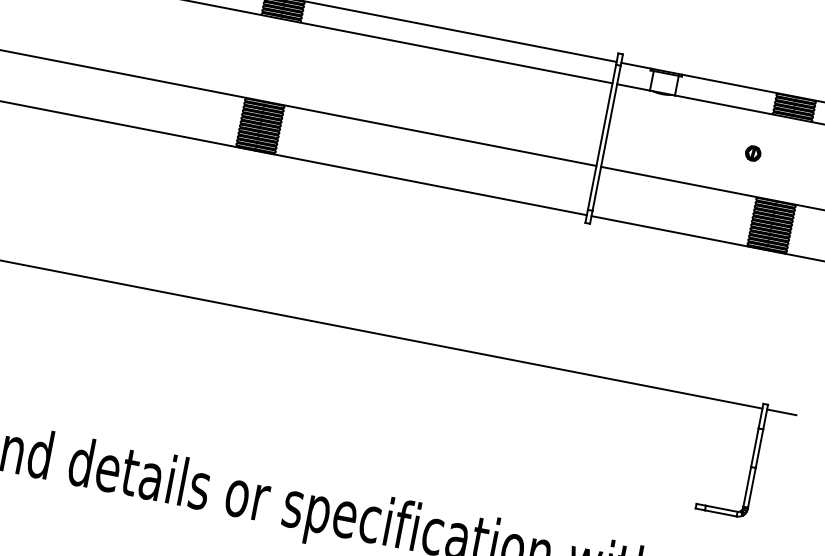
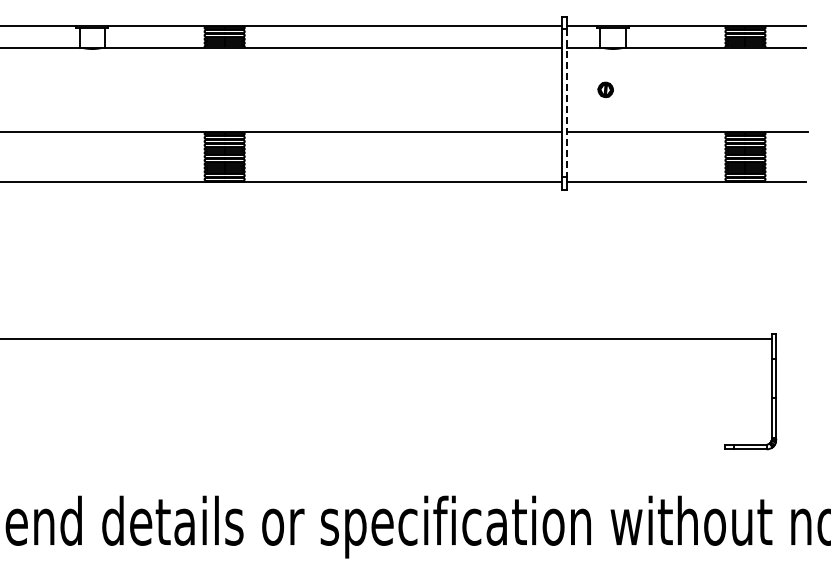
line: (606, 137) -> (566, 102), solid -> dashed
part: (753, 153) -> (605, 89), moved
line: (782, 412) -> (791, 338), removed

